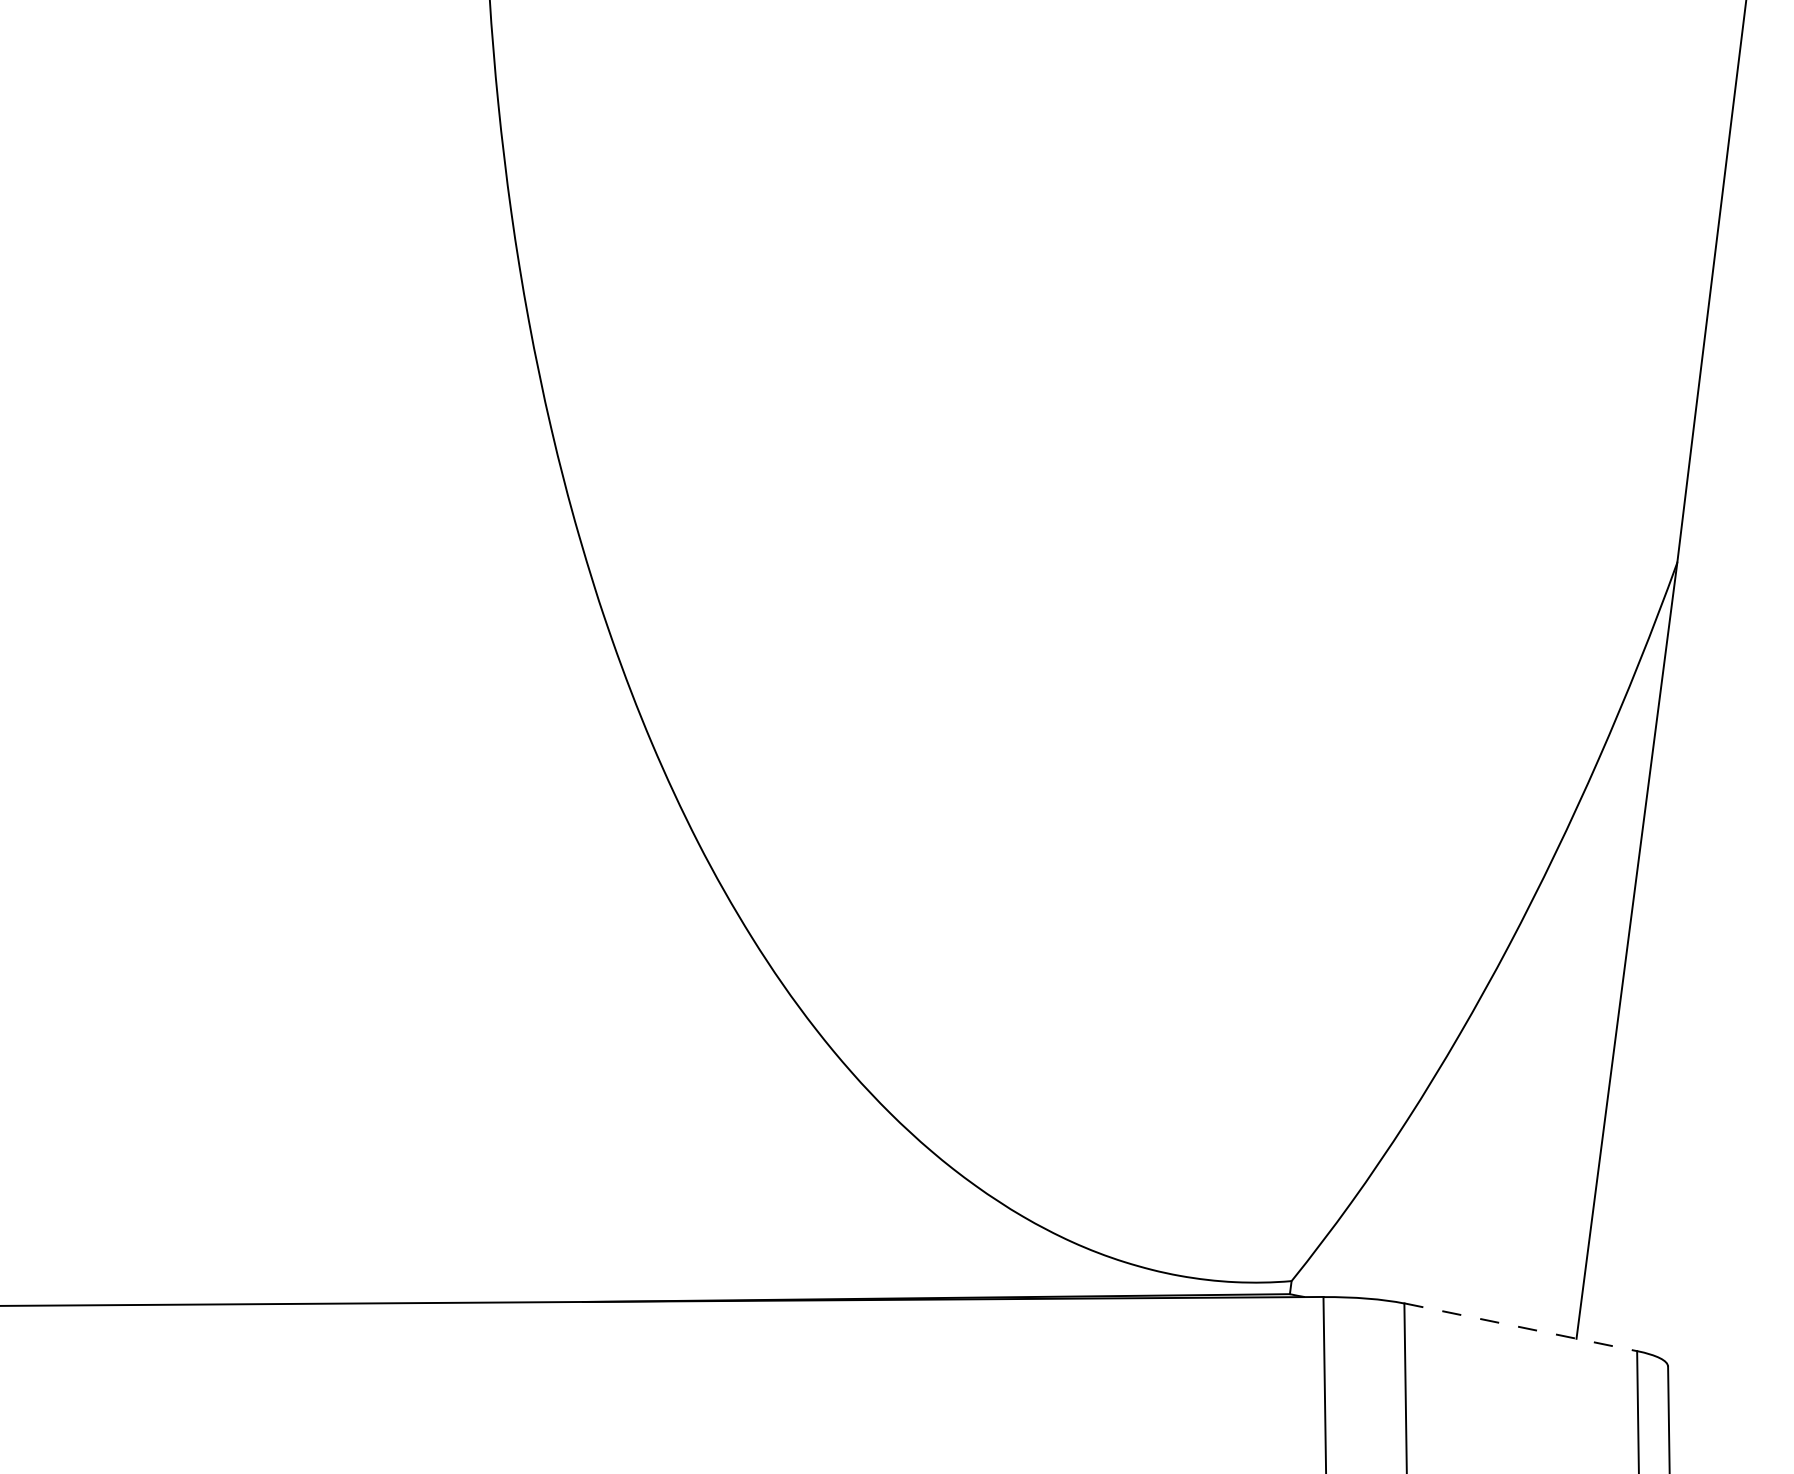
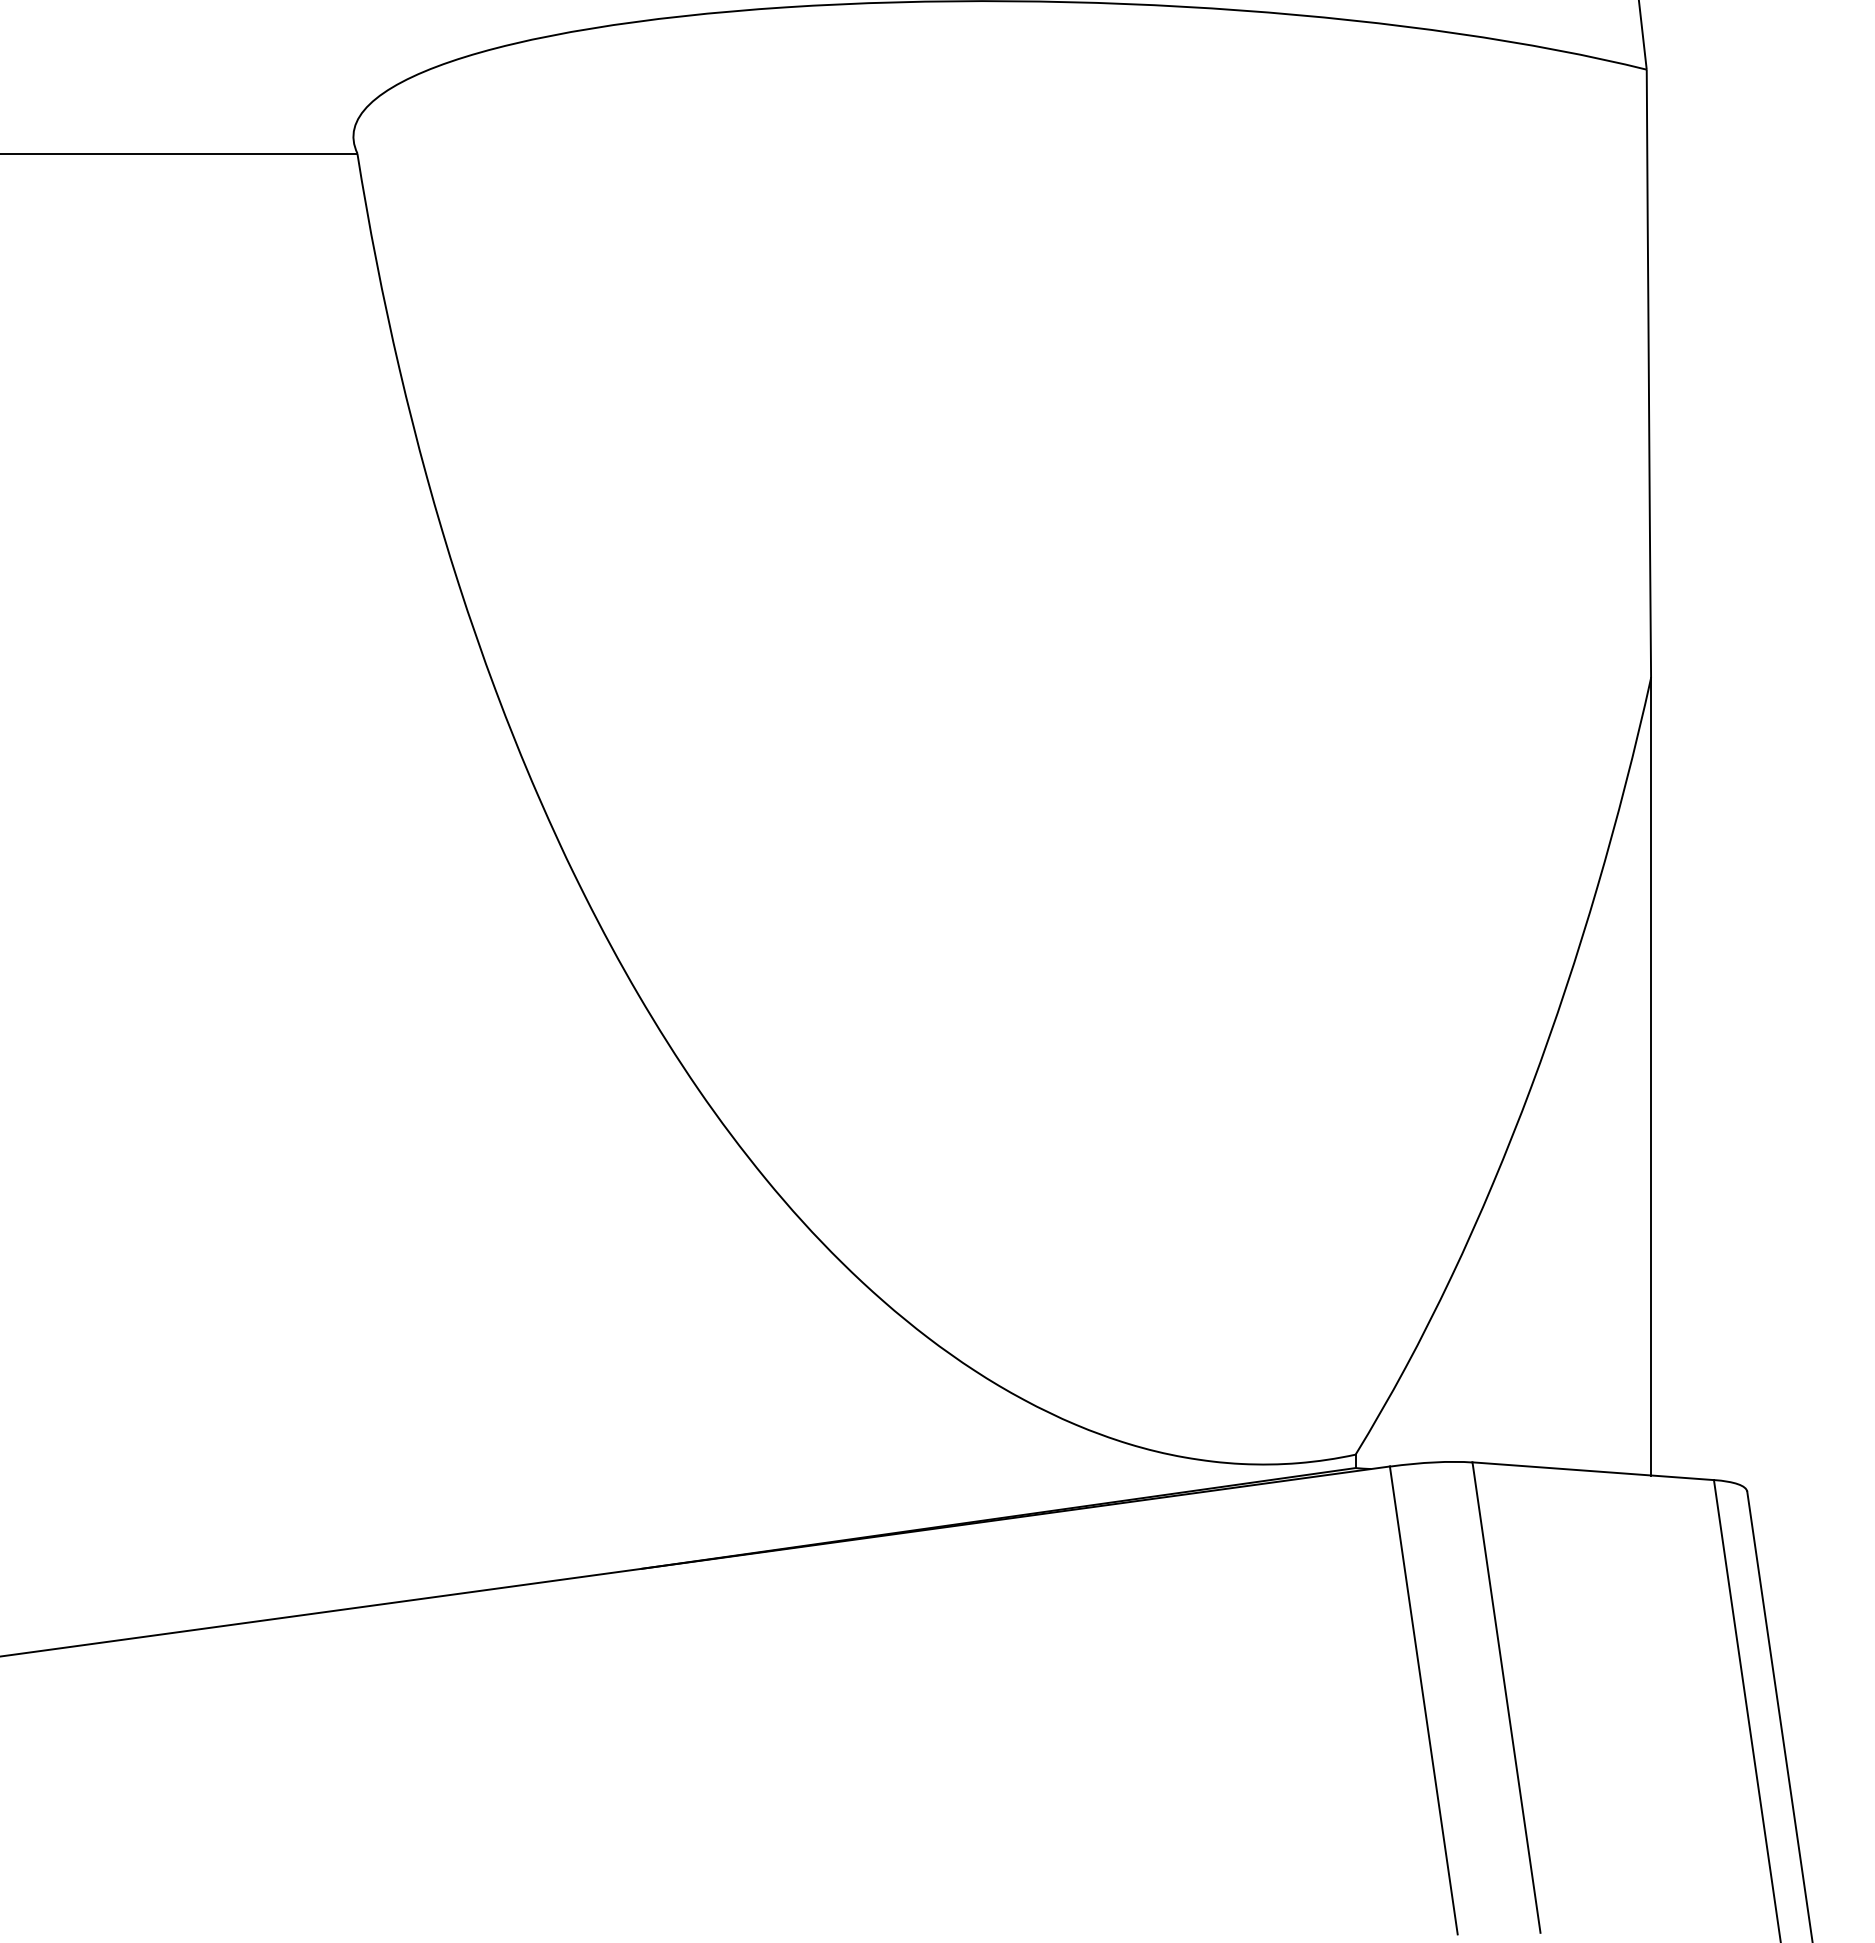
line: (1520, 1327) -> (1593, 1471), dashed -> solid

